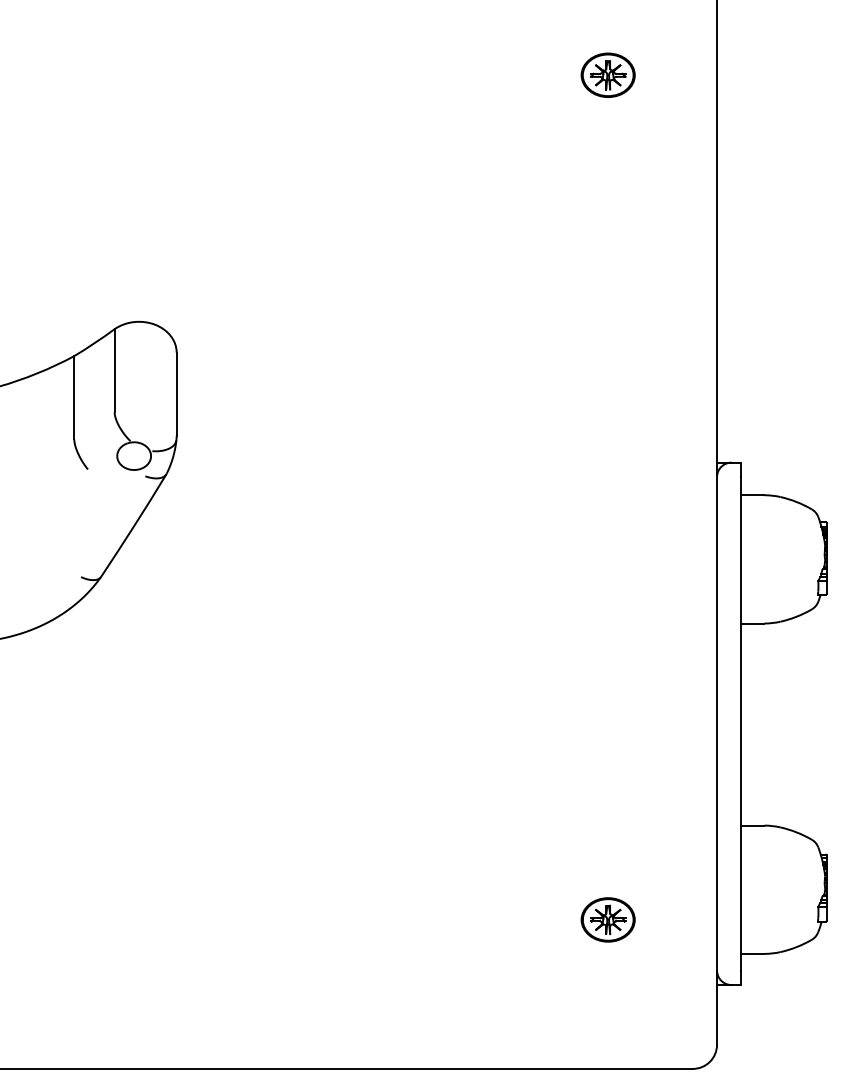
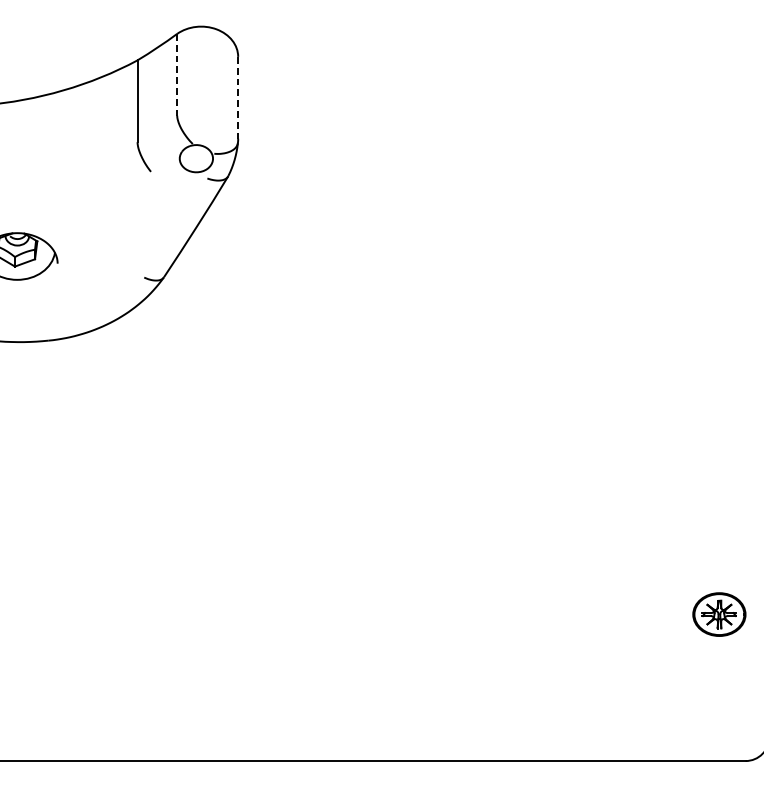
line: (114, 370) -> (177, 74), solid -> dashed
line: (176, 394) -> (238, 98), solid -> dashed
part: (607, 919) -> (718, 614), moved

